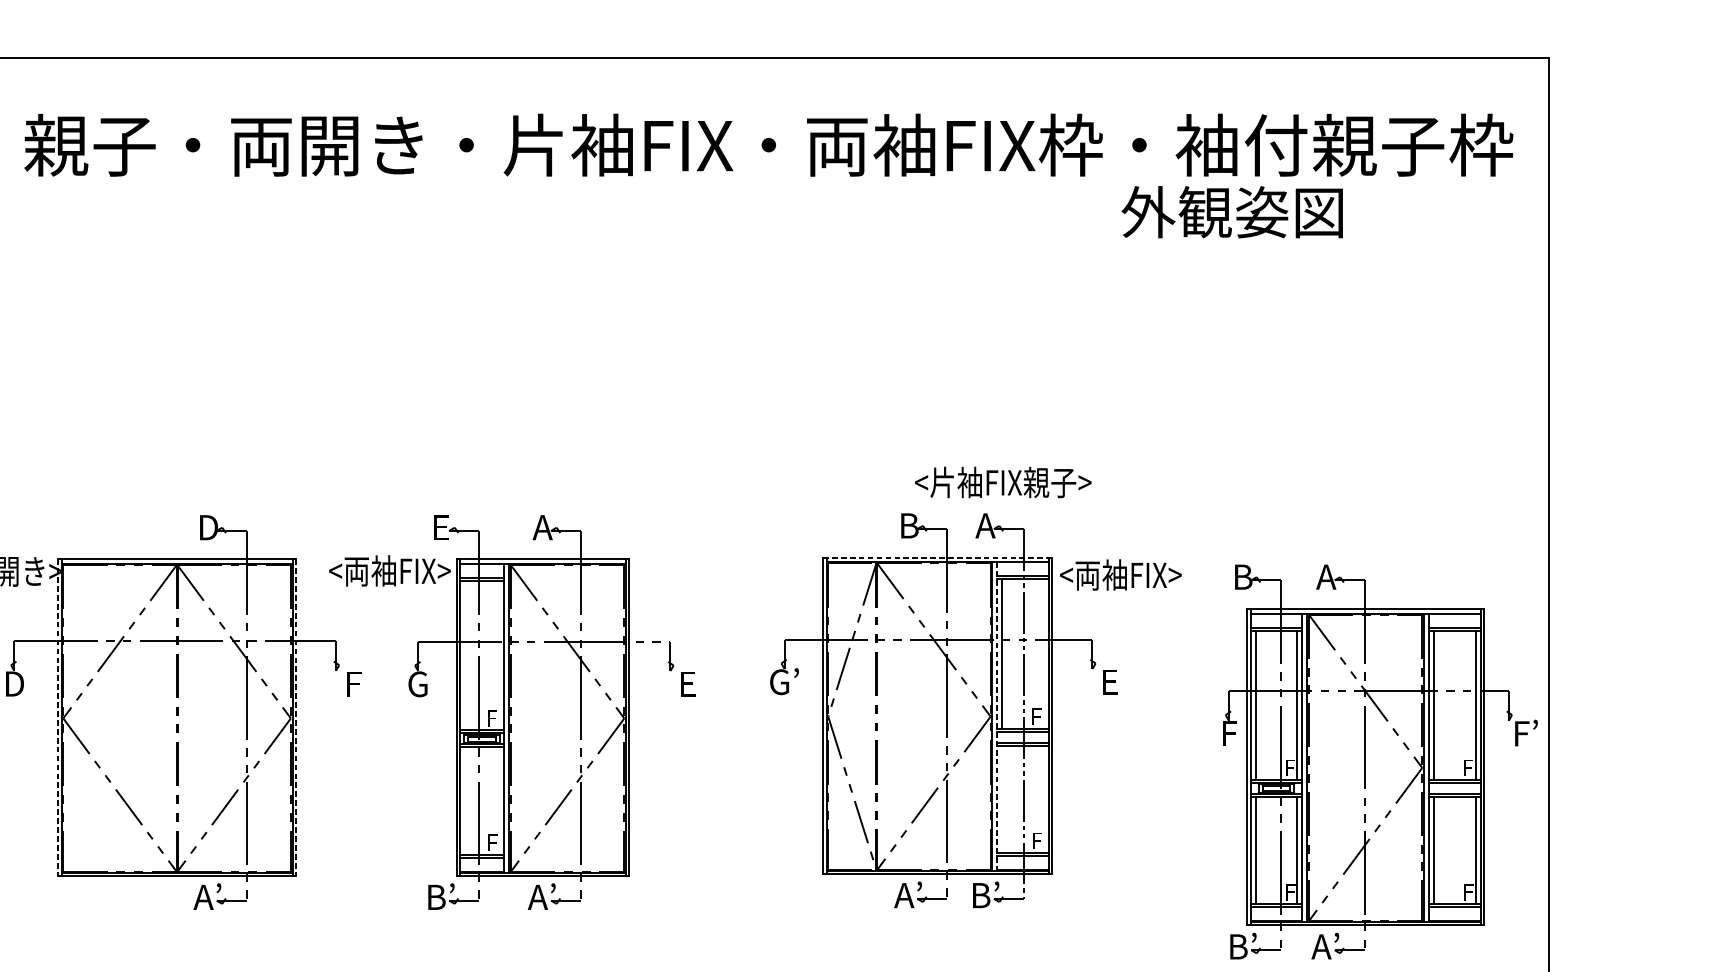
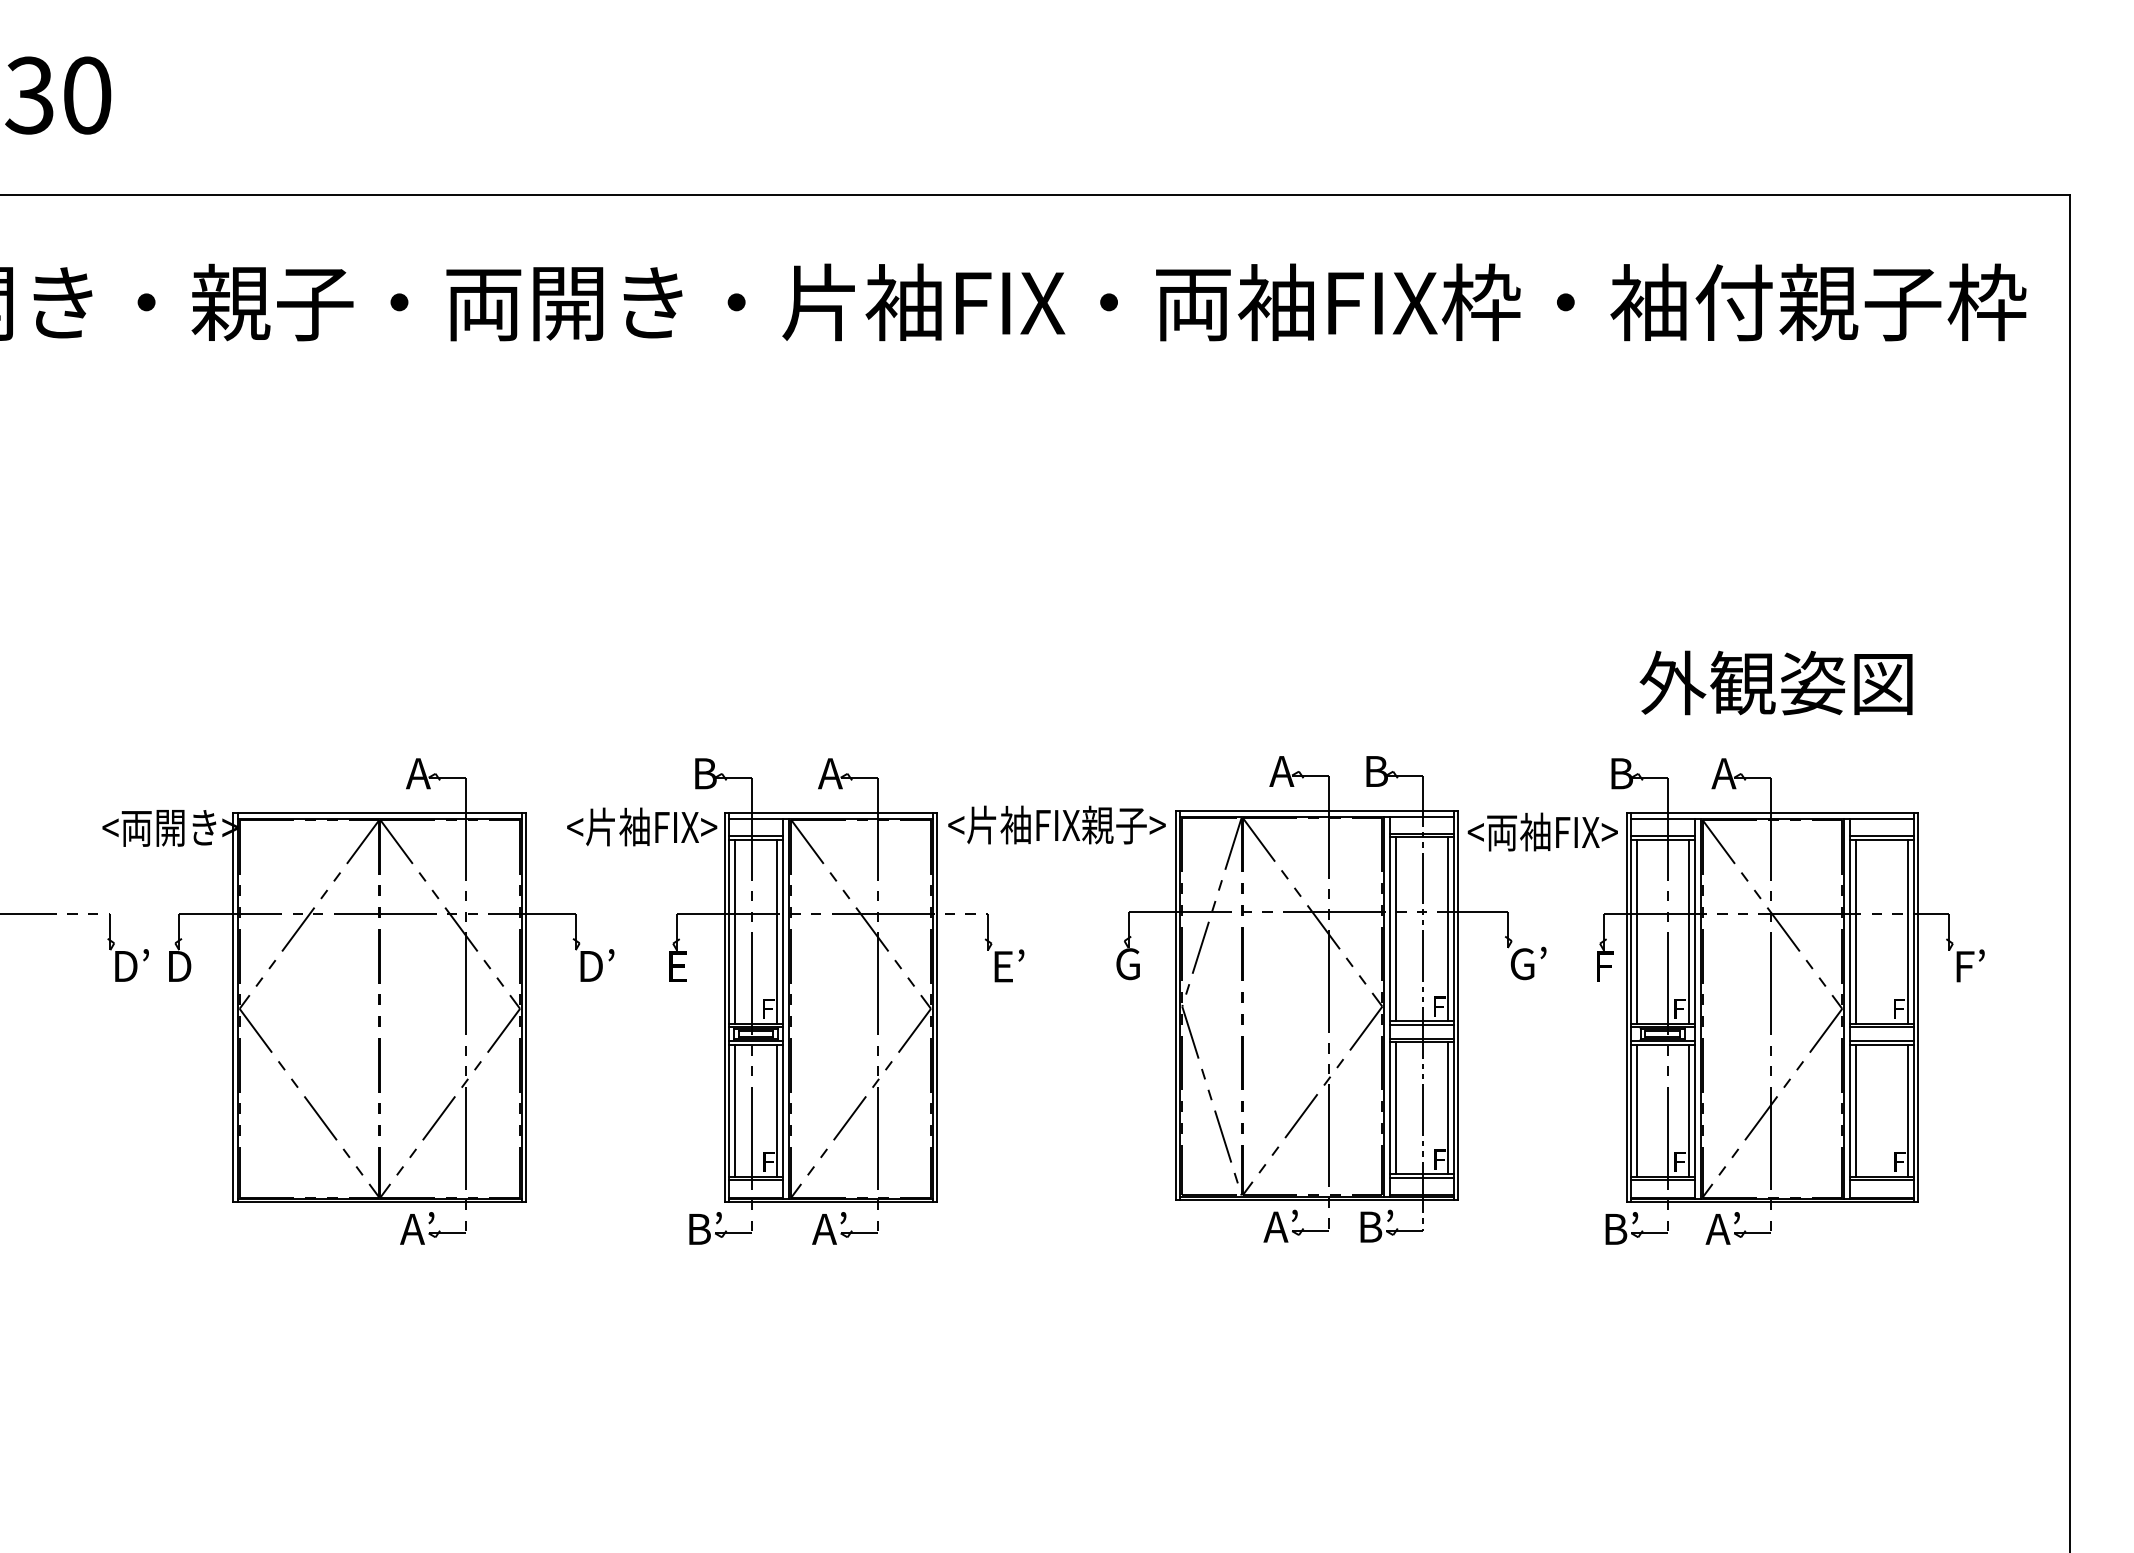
text: (1231, 211) -> (1775, 682), moved
text: (1002, 482) -> (1056, 824), moved
text: (908, 525) -> (1281, 771), B -> A
text: (985, 525) -> (1375, 771), A -> B
text: (208, 527) -> (418, 773), D -> A
text: (441, 527) -> (705, 773), E -> B
line: (937, 557) -> (1317, 810), dashed -> solid
text: (356, 570) -> (601, 826), <両袖FIX> -> <片袖FIX>
line: (1044, 654) -> (1448, 929), added
line: (464, 655) -> (734, 931), added
line: (499, 655) -> (777, 931), added
text: (784, 681) -> (1128, 963), G’ -> G
text: (1109, 681) -> (1528, 963), E -> G’
text: (353, 683) -> (597, 965), F -> D’
text: (688, 683) -> (1009, 965), E -> E’
text: (417, 684) -> (676, 966), G -> E
line: (58, 717) -> (233, 1007), dashed -> solid
line: (296, 717) -> (526, 1007), dashed -> solid
line: (997, 717) -> (1390, 1007), dashed -> solid
part: (1380, 761) -> (1790, 1001), moved
line: (1002, 799) -> (1396, 1108), added
line: (1044, 799) -> (1448, 1108), added
line: (464, 800) -> (734, 1110), added
line: (499, 800) -> (777, 1110), added

